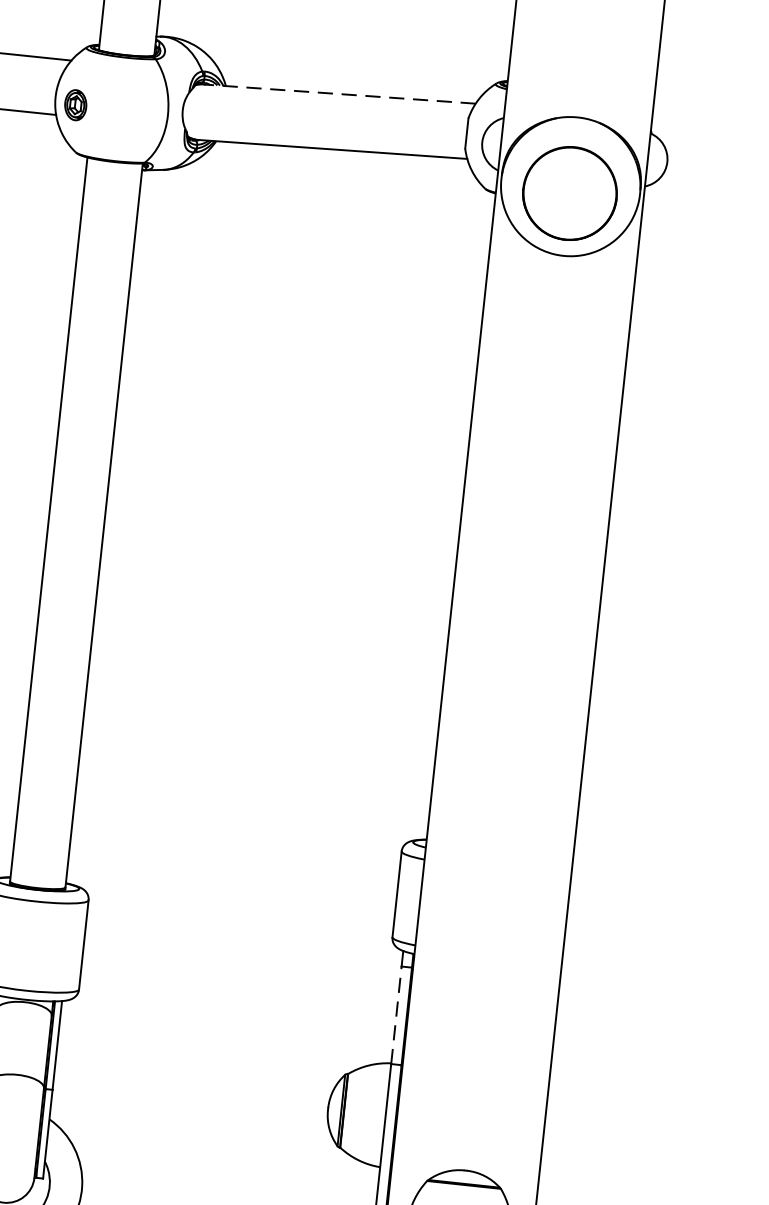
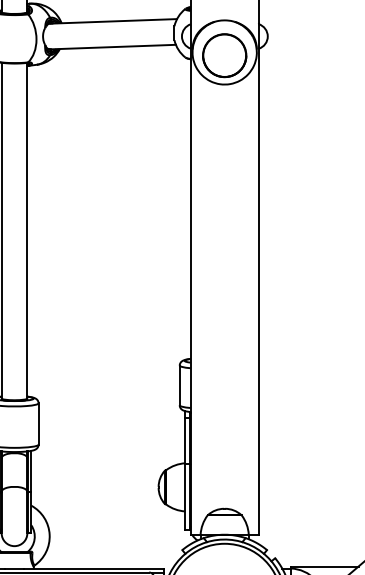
line: (340, 94) -> (114, 21), dashed -> solid
line: (396, 1014) -> (185, 440), dashed -> solid

